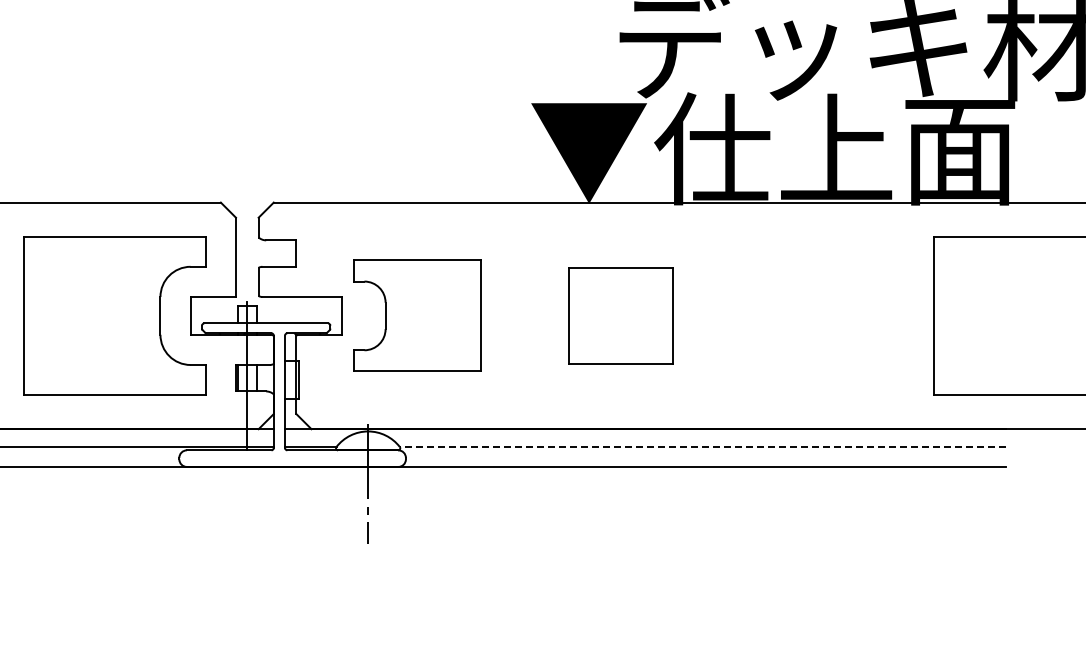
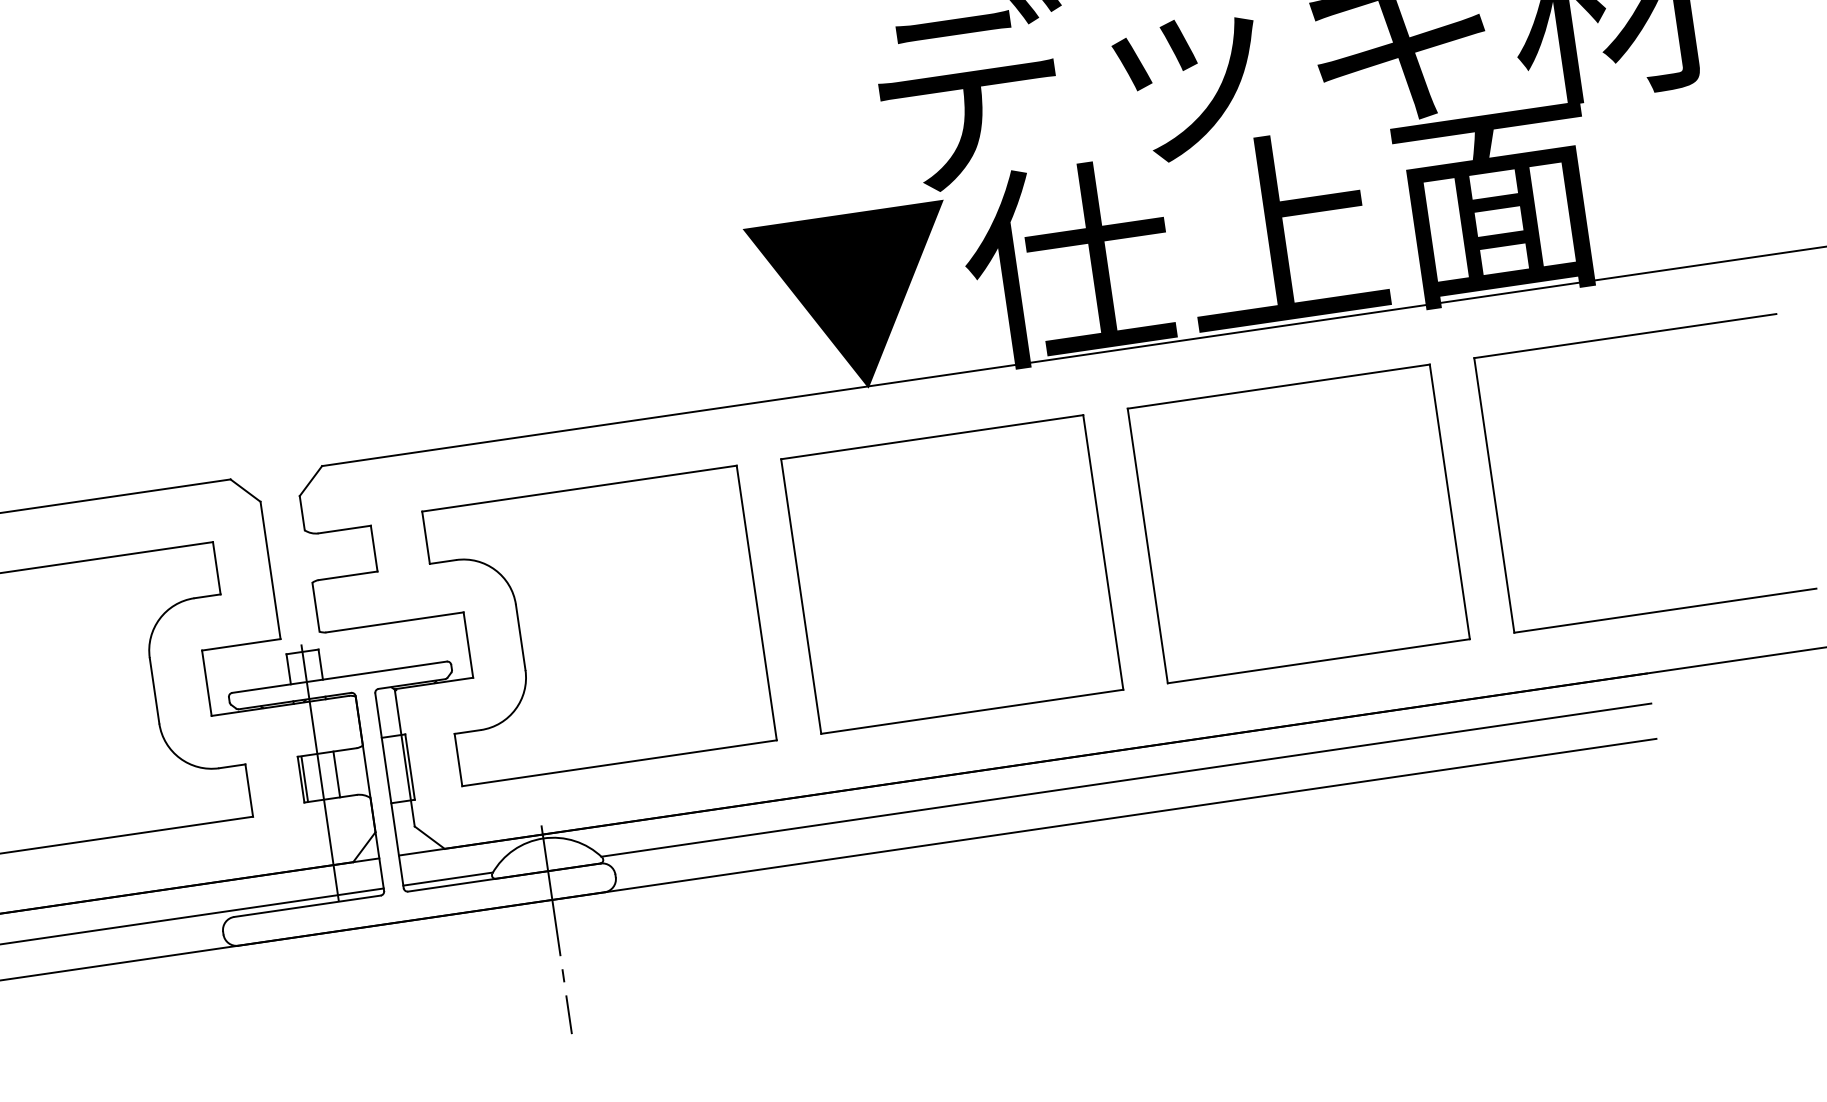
part: (417, 315) -> (599, 625), size x1.43
part: (620, 315) -> (950, 573), size x1.67
part: (821, 315) -> (1299, 523), added
line: (702, 446) -> (1126, 780), dashed -> solid

